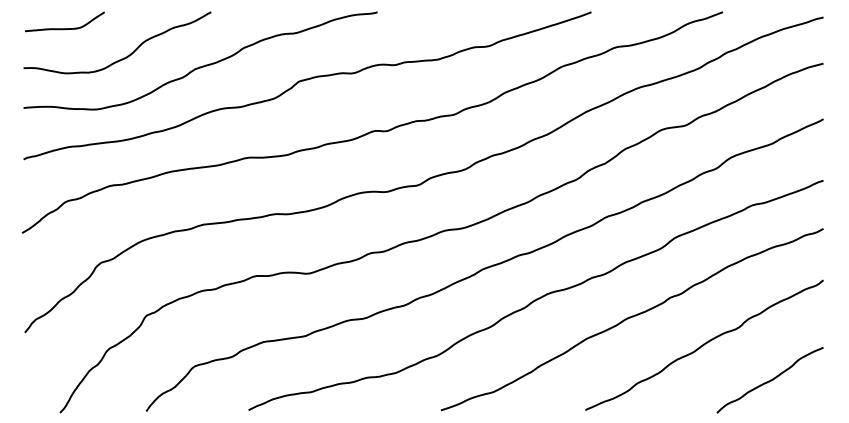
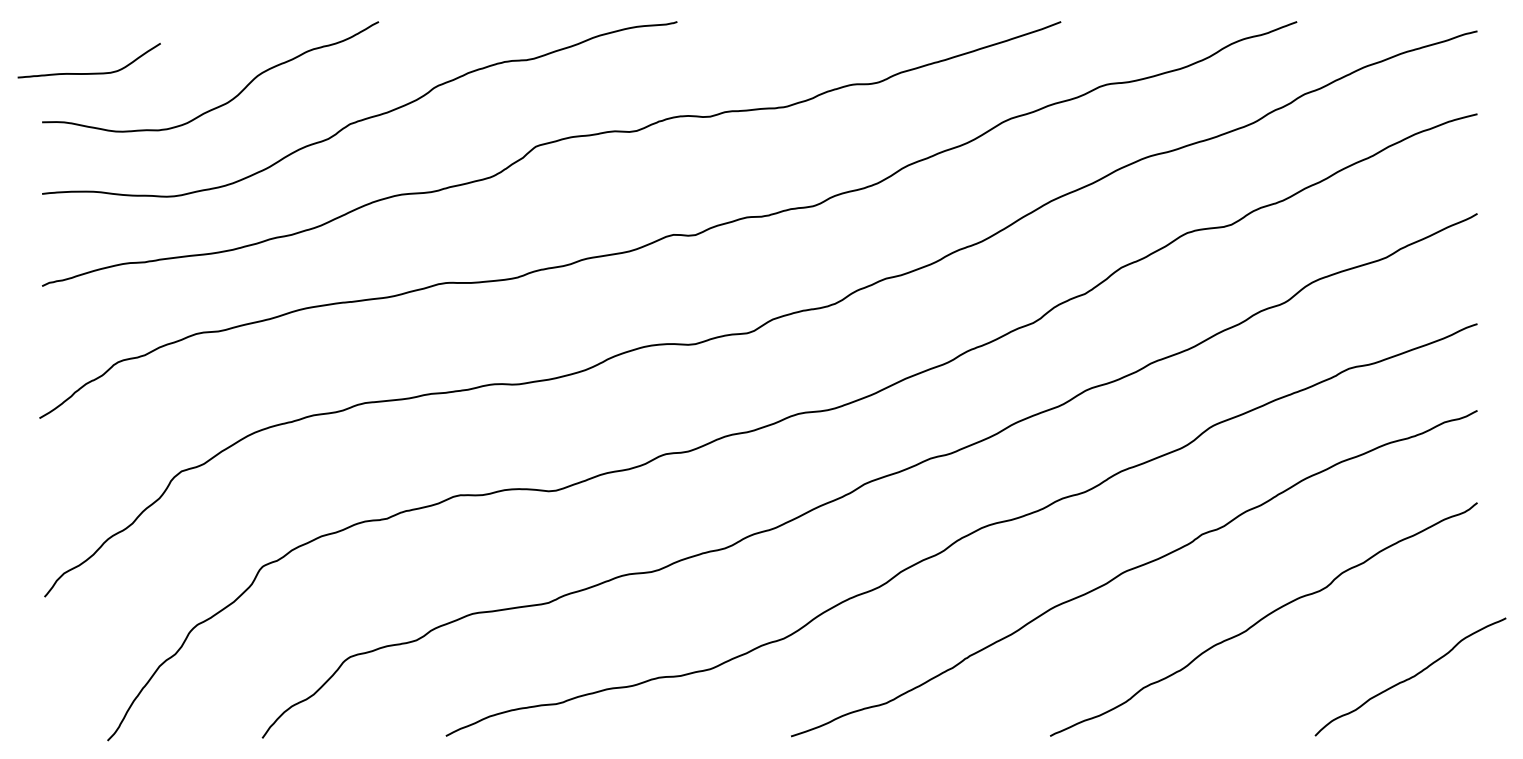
curve: (64, 28) -> (88, 72), moved
curve: (769, 380) -> (1409, 677), moved

